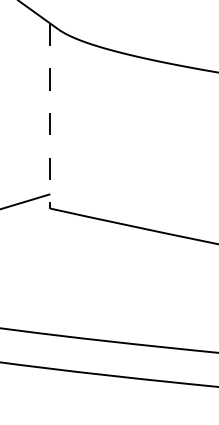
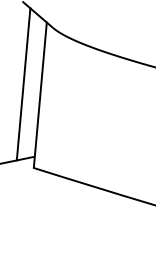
line: (28, 103) -> (24, 83), added
line: (50, 116) -> (40, 95), dashed -> solid

